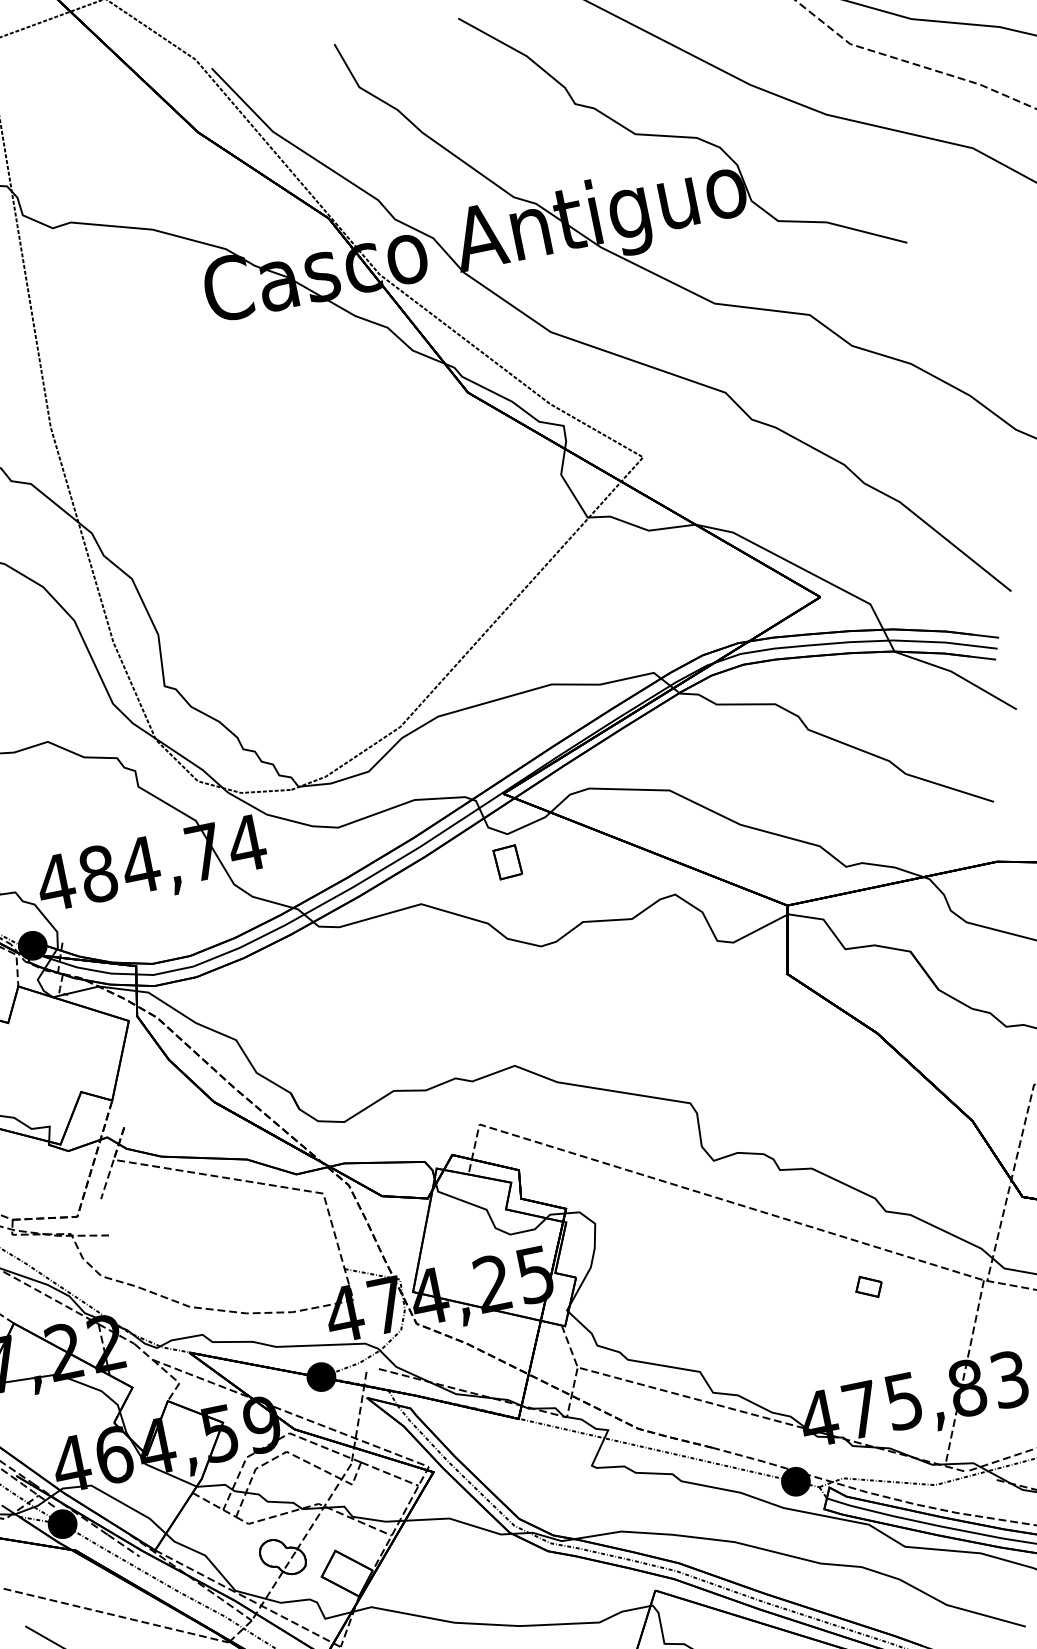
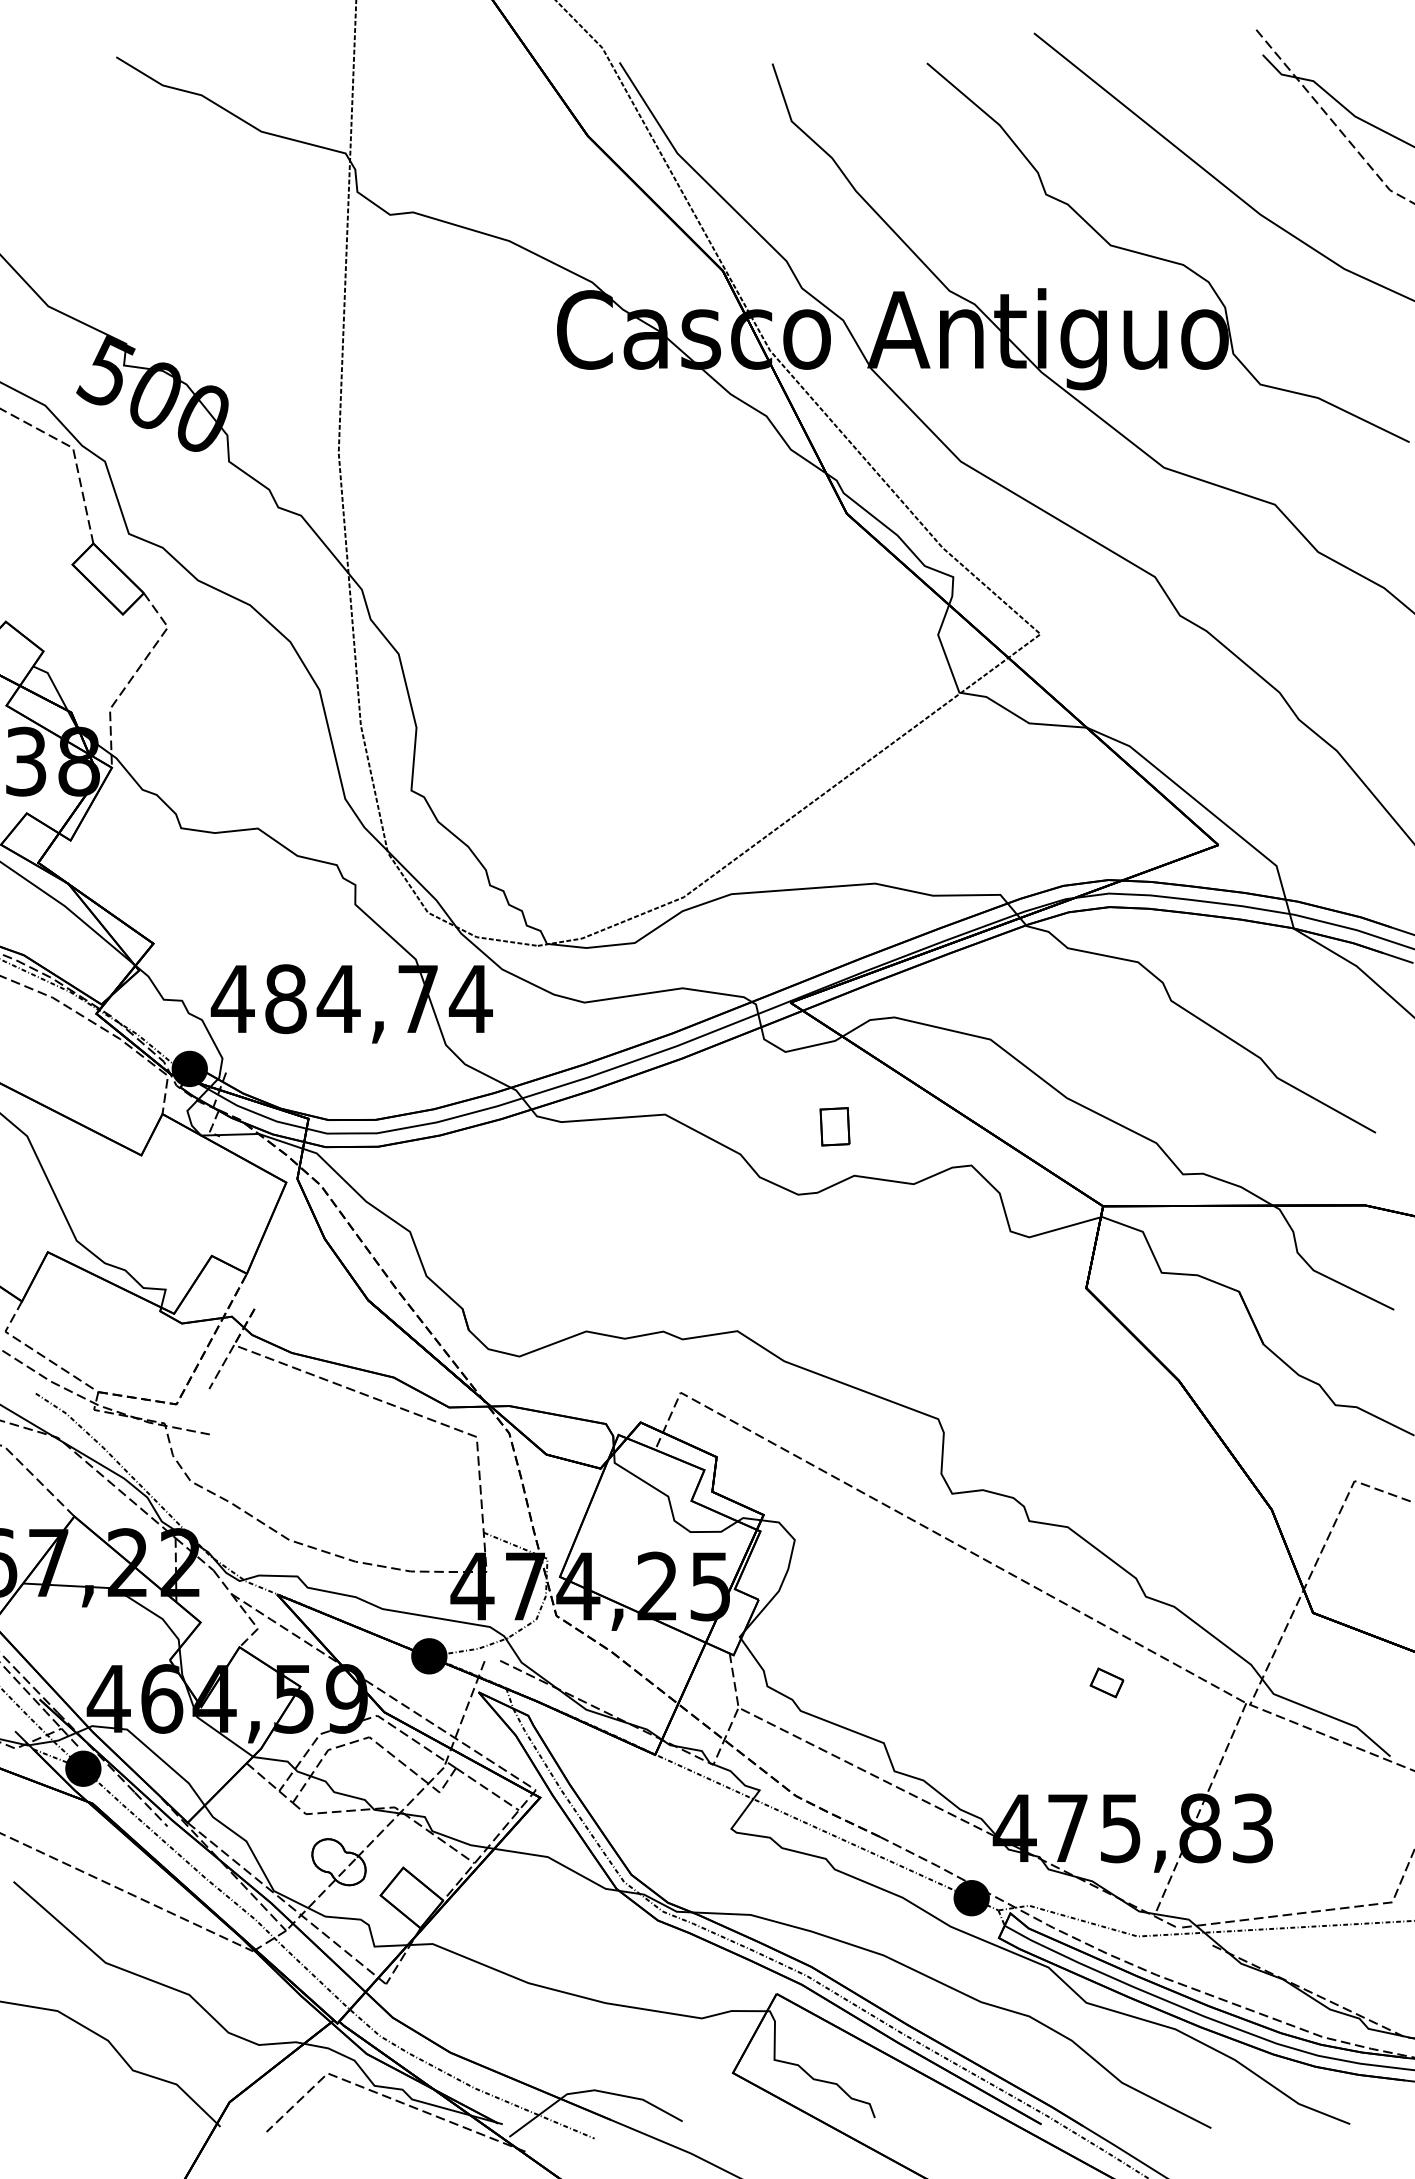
part: (507, 862) -> (834, 1126), moved

